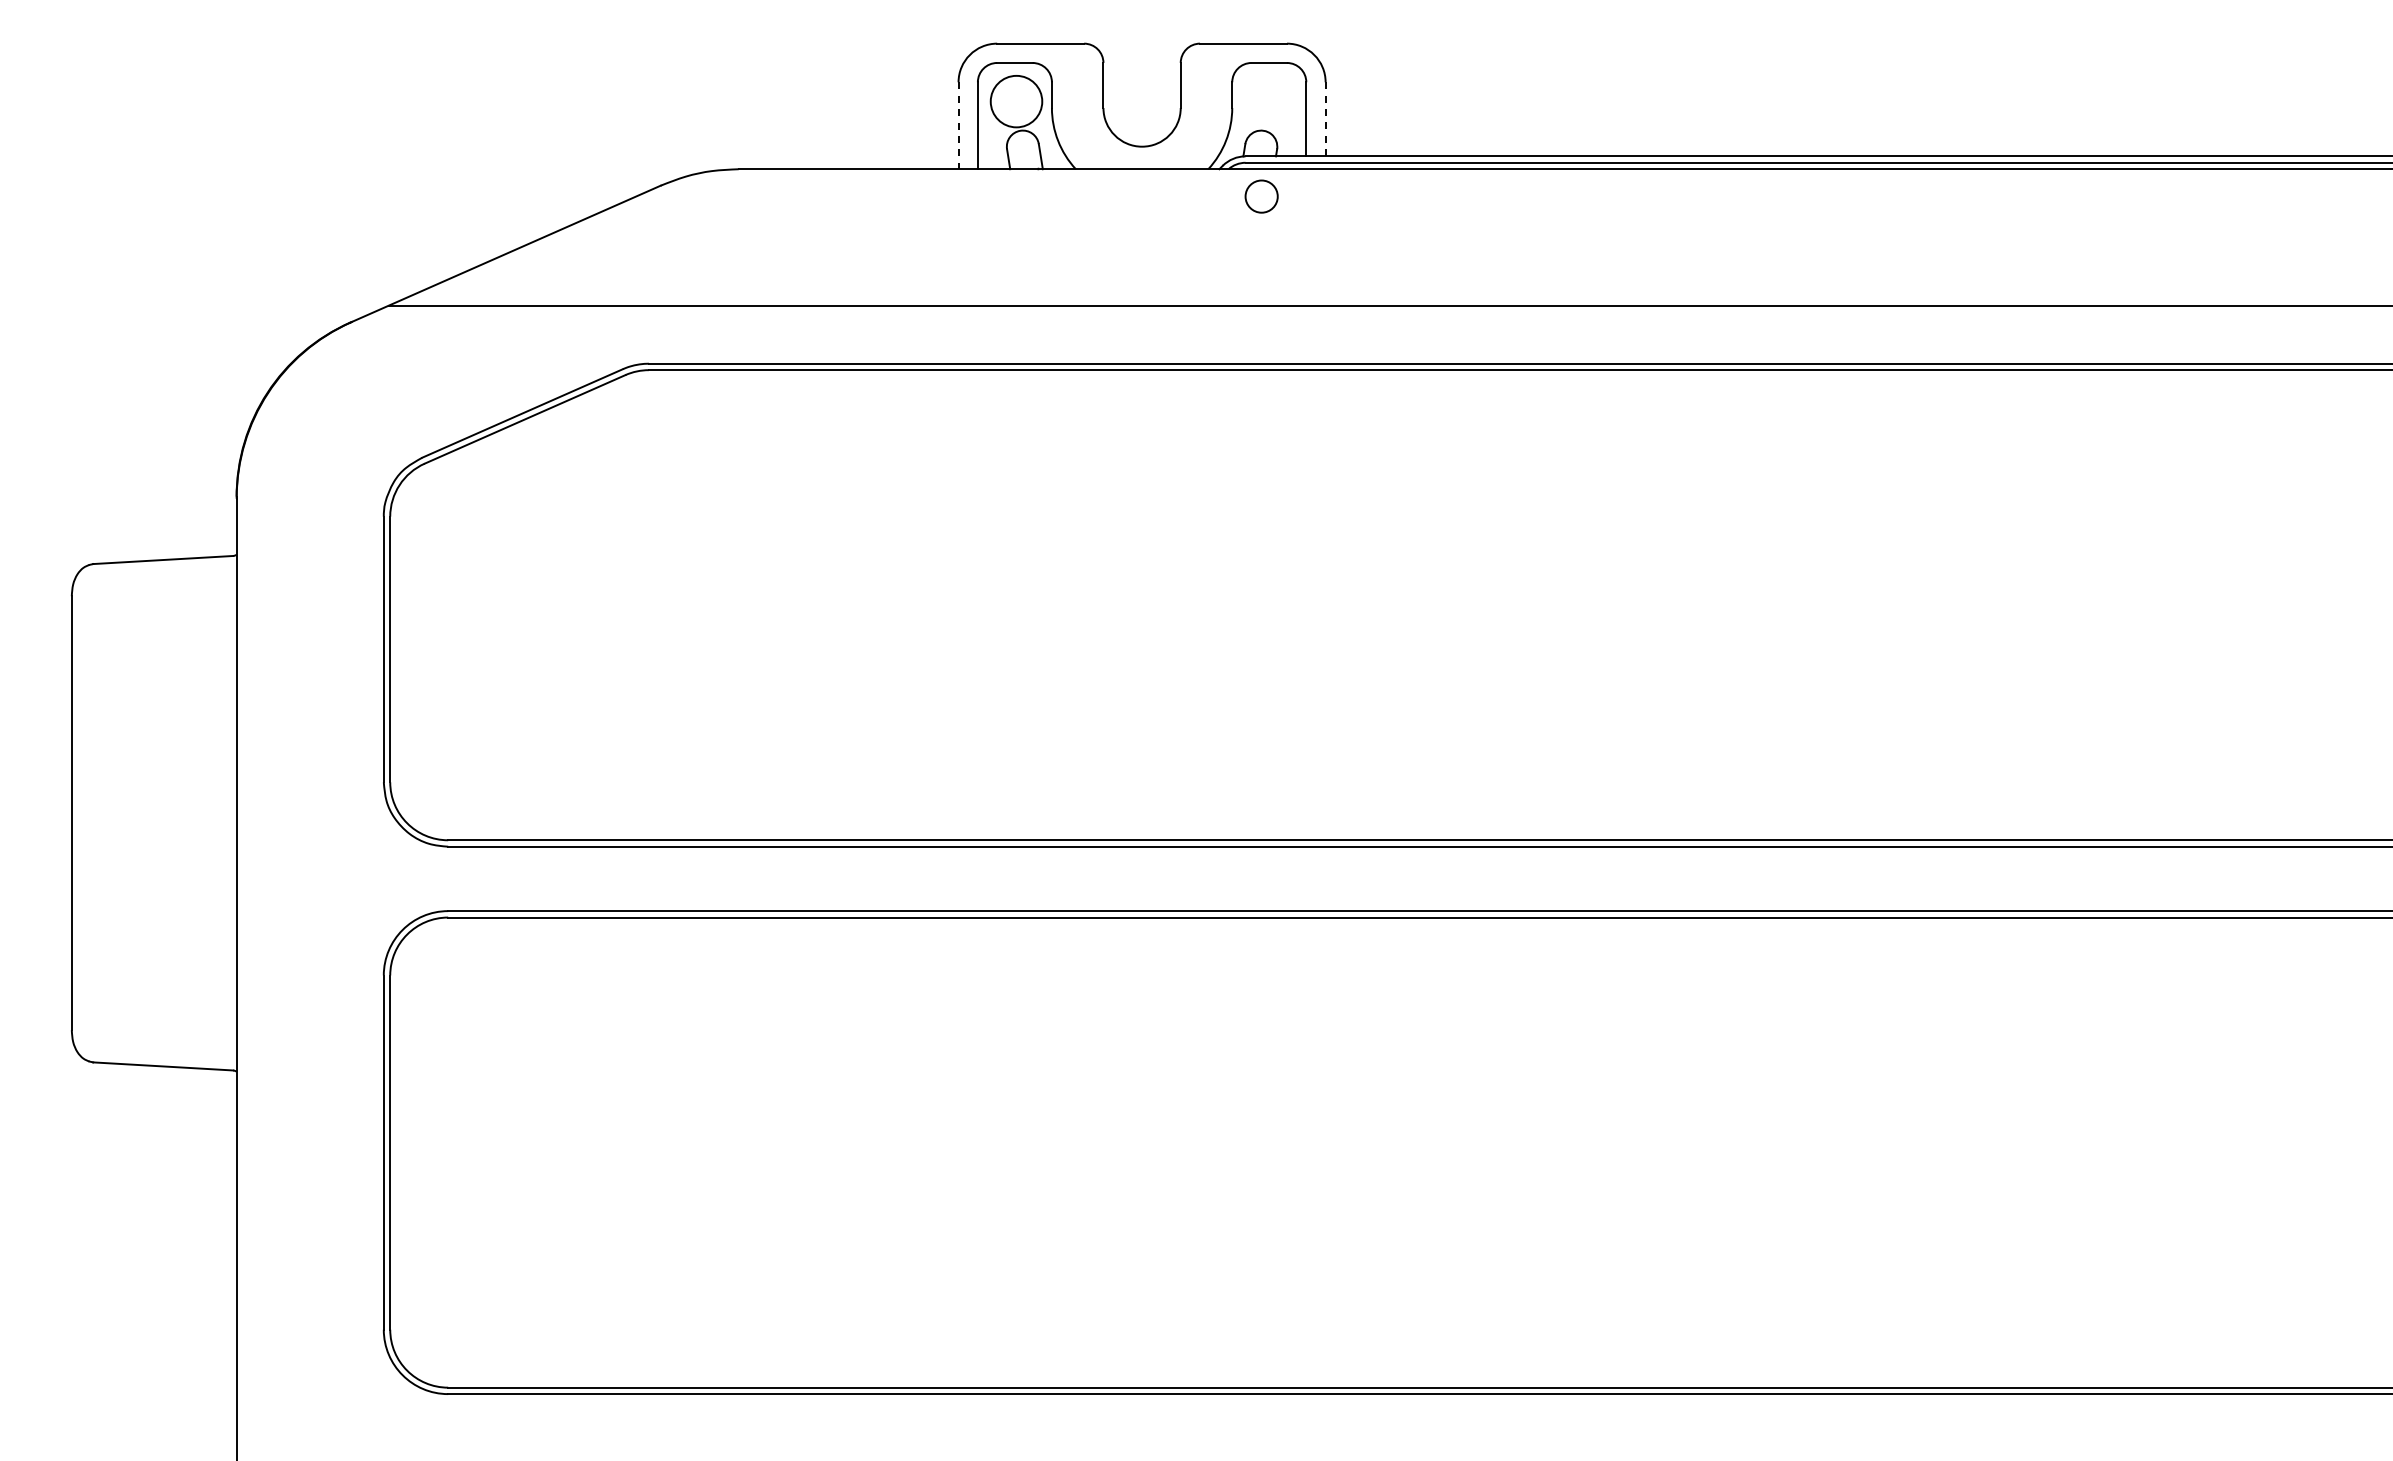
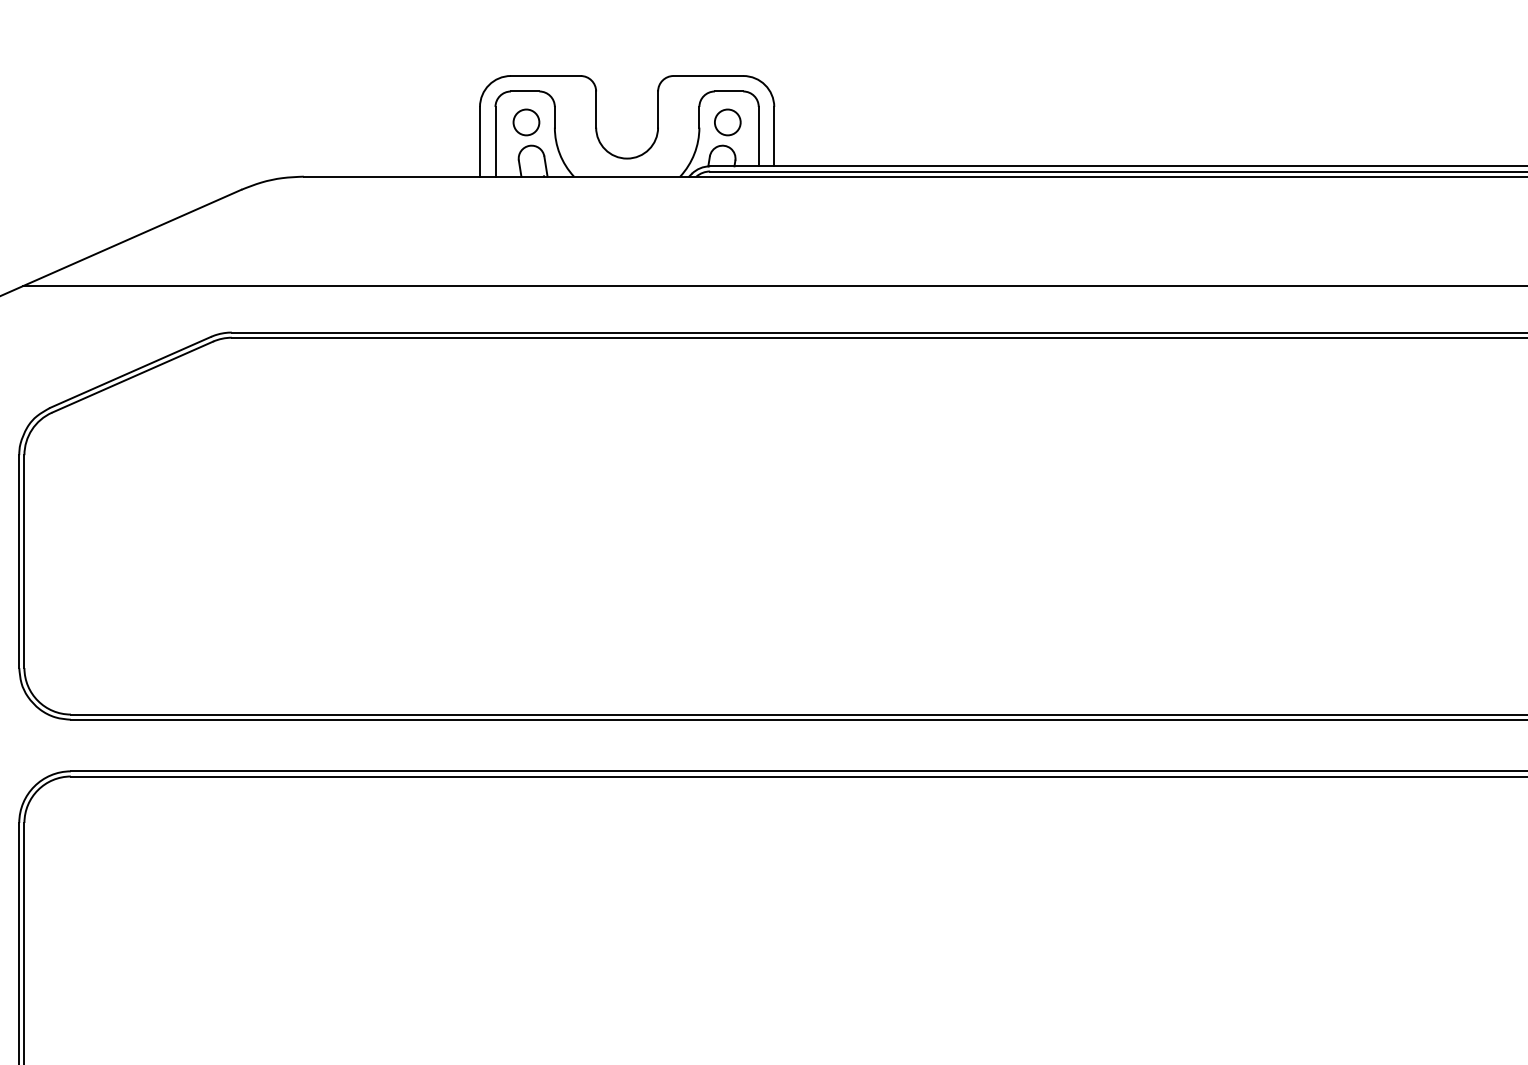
circle: (1016, 101) -> (526, 122), size x0.62
line: (1325, 118) -> (774, 135), dashed -> solid
line: (958, 126) -> (479, 142), dashed -> solid
circle: (1261, 196) -> (727, 122), moved

